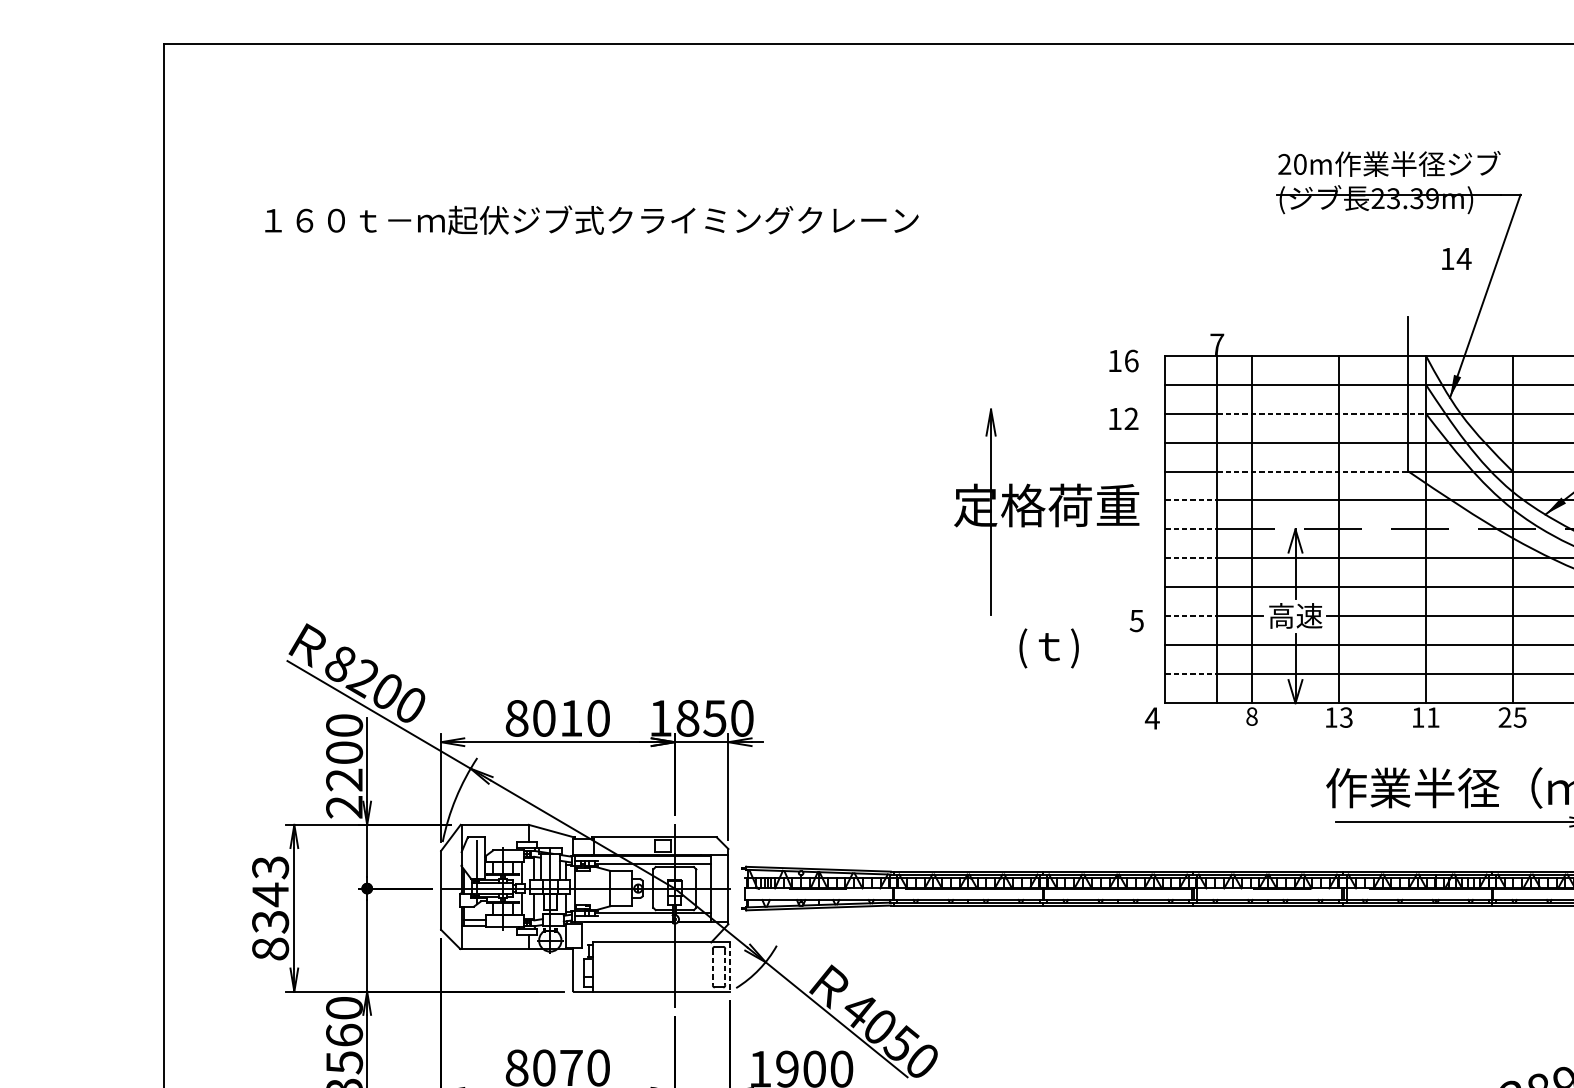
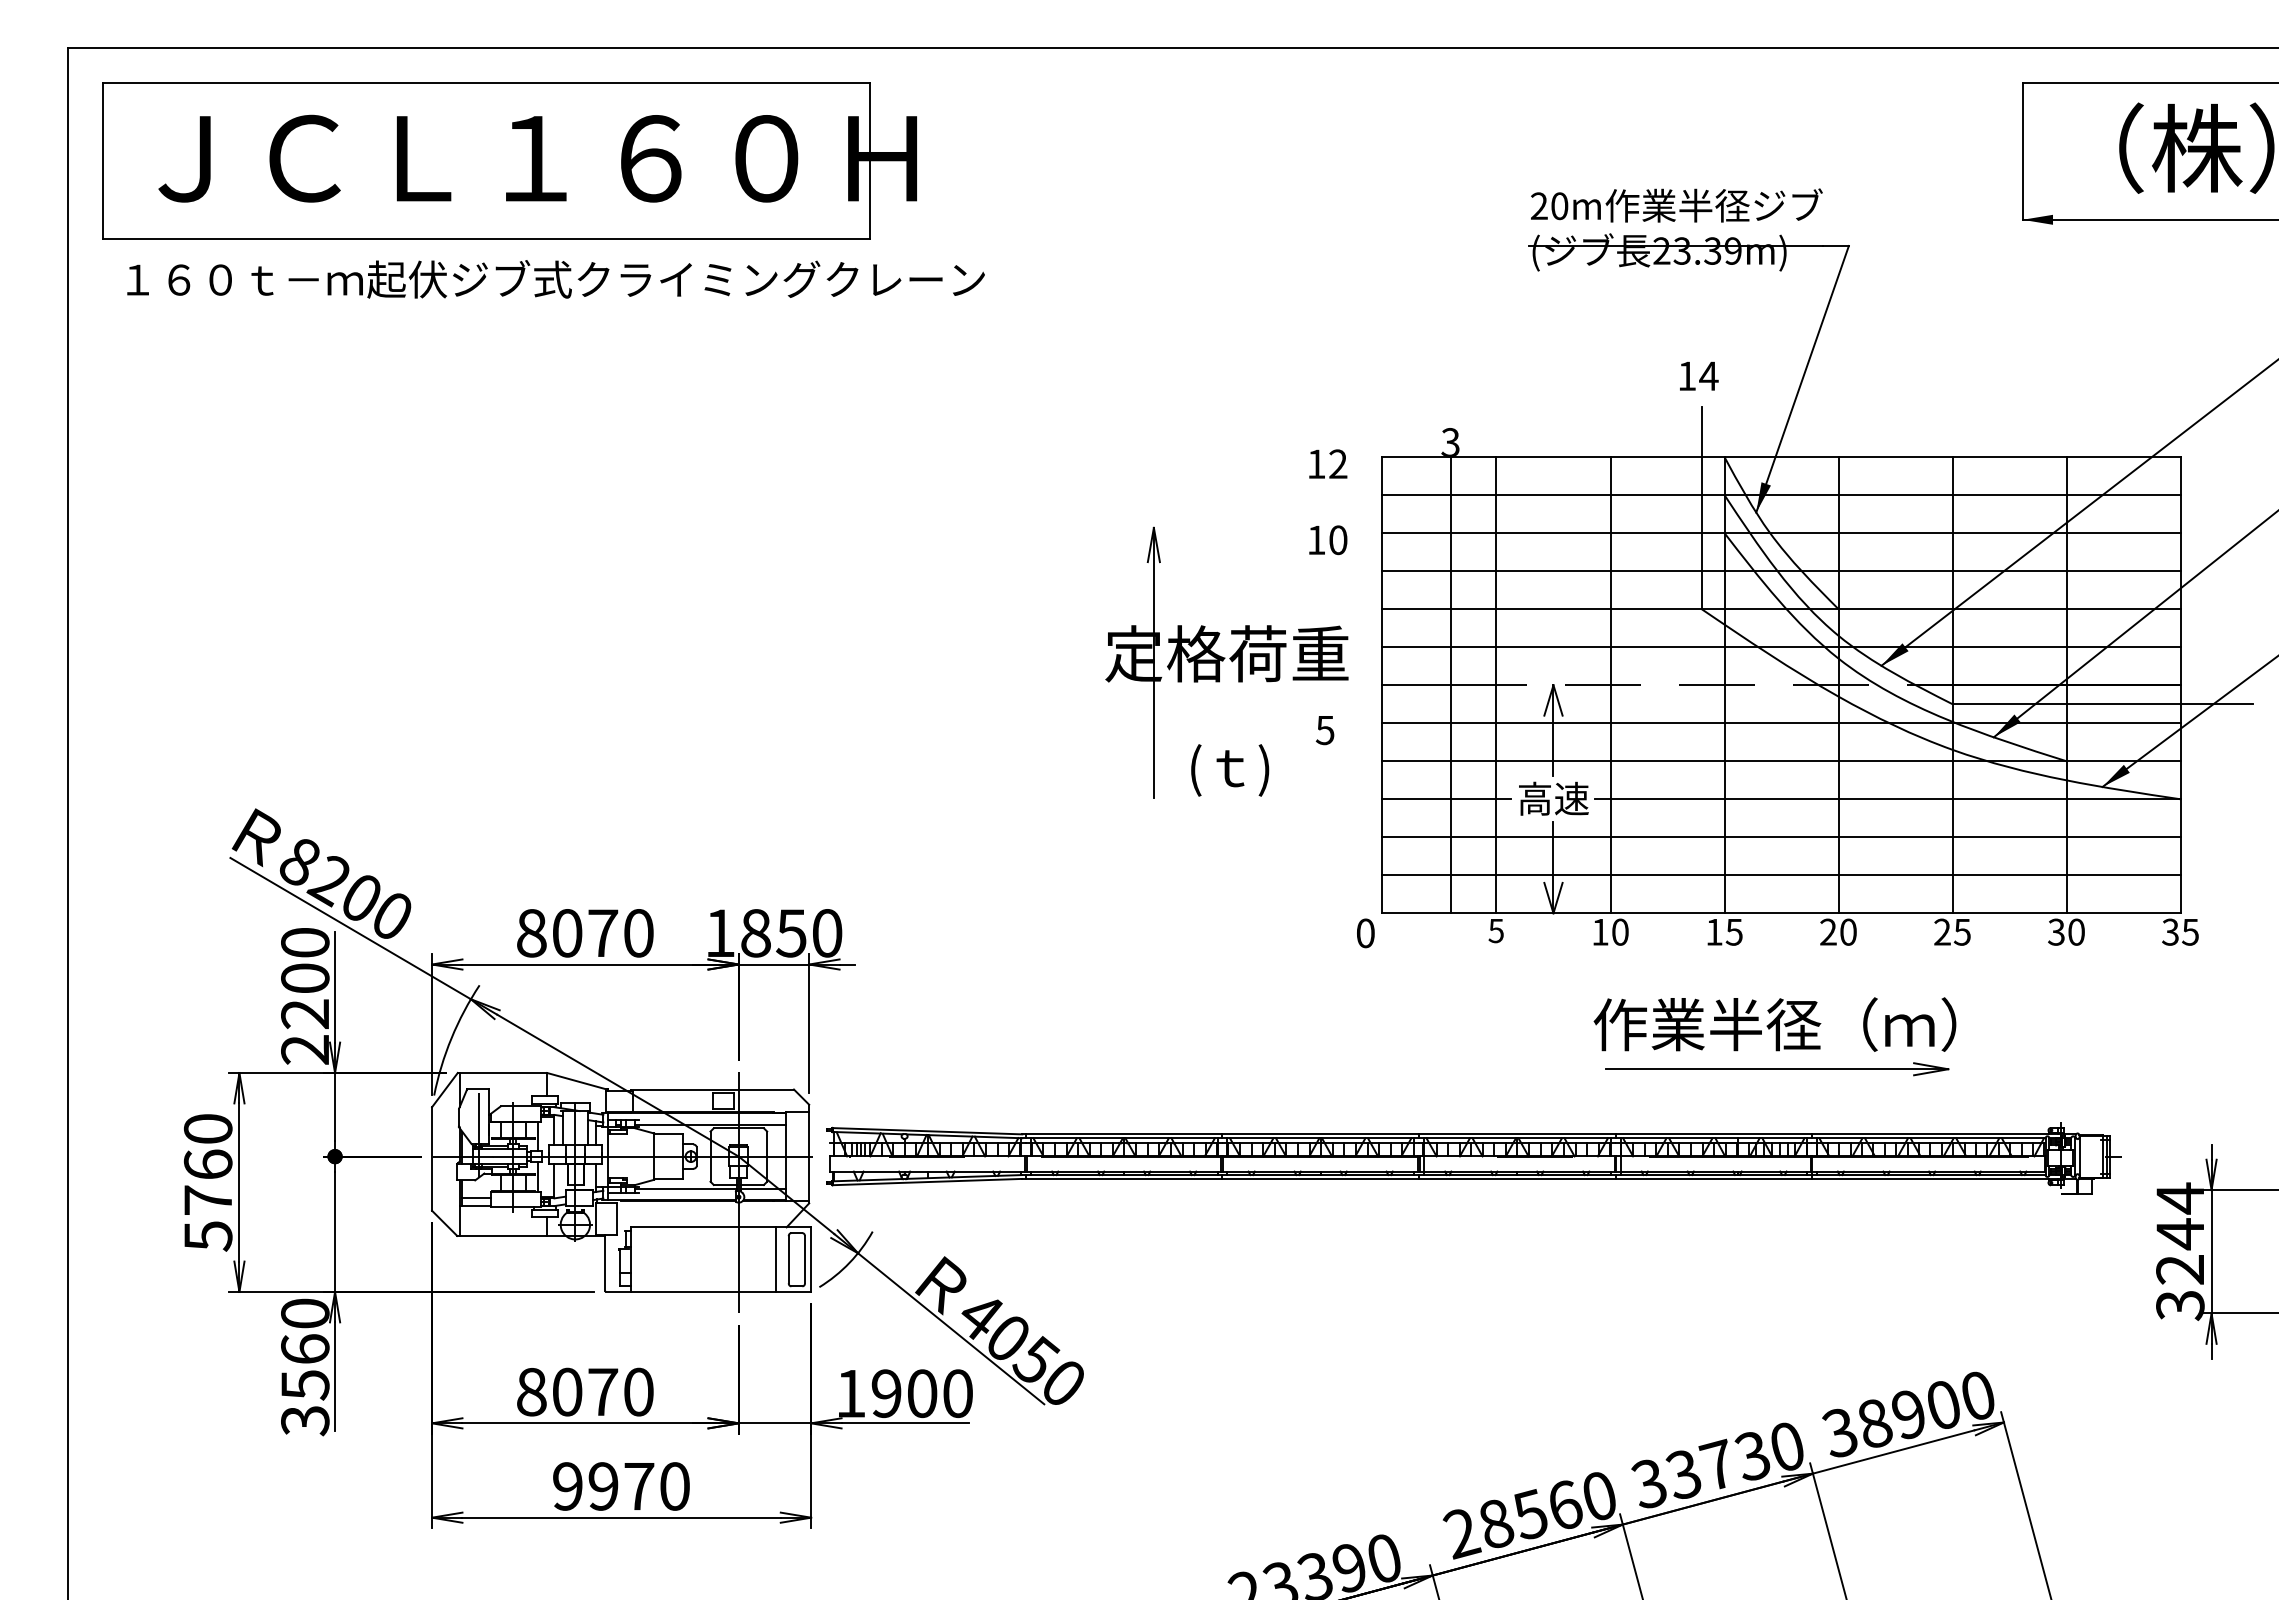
part: (500, 129) -> (509, 160), added
text: (591, 220) -> (555, 279), moved
text: (1457, 259) -> (1699, 376), moved
text: (1217, 343) -> (1450, 441), 7 -> 3
text: (1131, 361) -> (1338, 464), 16 -> 12
line: (1321, 413) -> (1587, 533), dashed -> solid
text: (1131, 419) -> (1338, 540), 12 -> 10
line: (1313, 471) -> (1576, 609), dashed -> solid
line: (1191, 500) -> (1417, 647), dashed -> solid
line: (1191, 529) -> (1417, 685), dashed -> solid
line: (1191, 558) -> (1417, 723), dashed -> solid
line: (1191, 616) -> (1417, 799), dashed -> solid
text: (1136, 621) -> (1324, 730), moved
text: (1049, 648) -> (1230, 770), moved
line: (1191, 674) -> (1417, 875), dashed -> solid
text: (1251, 716) -> (1495, 930), 8 -> 5
text: (571, 717) -> (603, 932), 8010 -> 8070
text: (1345, 717) -> (1619, 931), 13 -> 10
text: (1432, 717) -> (1733, 932), 11 -> 15
text: (1519, 717) -> (1847, 931), 25 -> 20
text: (1152, 718) -> (1365, 933), 4 -> 0
text: (270, 908) -> (207, 1182), 8343 -> 5760
line: (703, 966) -> (776, 1259), added
line: (712, 966) -> (788, 1259), dashed -> solid
line: (725, 966) -> (805, 1259), dashed -> solid
line: (730, 967) -> (811, 1260), dashed -> solid

